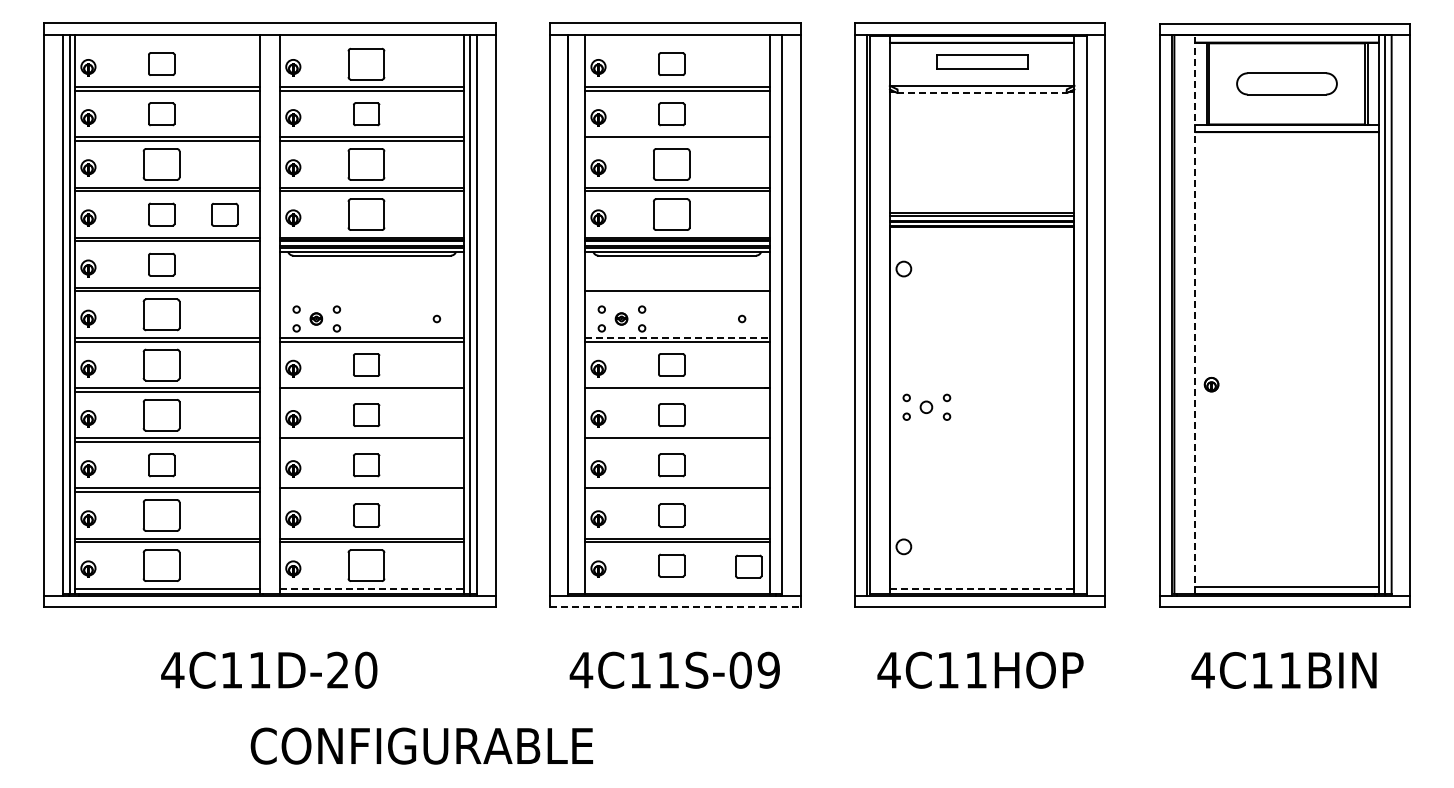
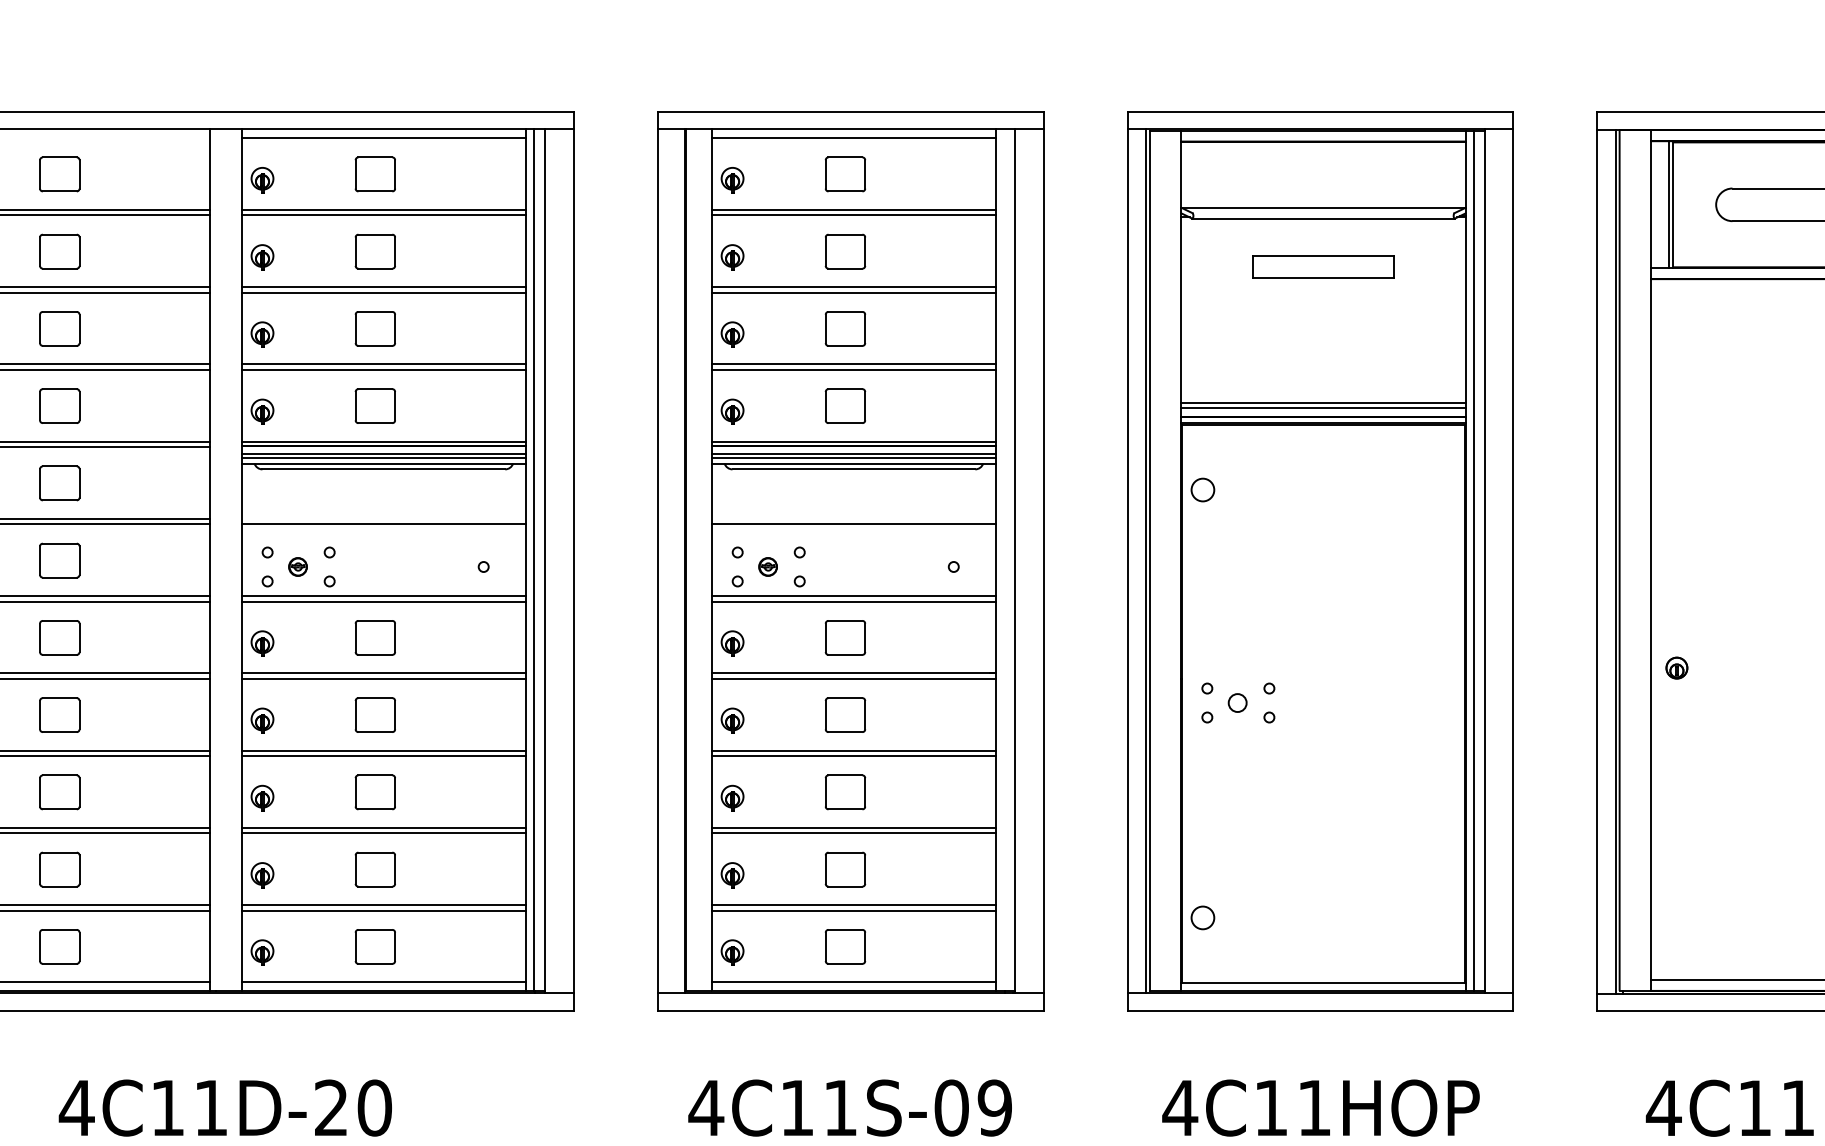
line: (371, 40) -> (382, 137), added
line: (676, 40) -> (852, 137), added
part: (982, 61) -> (1324, 265), moved
part: (366, 63) -> (375, 173), size x0.71
line: (982, 92) -> (1324, 218), dashed -> solid
line: (676, 140) -> (852, 292), added
part: (161, 164) -> (59, 328), size x0.71
part: (366, 164) -> (375, 328), size x0.71
part: (671, 164) -> (845, 328), size x0.71
part: (224, 214) -> (156, 406), removed
part: (366, 214) -> (375, 406), size x0.71
part: (671, 214) -> (845, 406), size x0.71
line: (371, 291) -> (382, 524), added
part: (161, 314) -> (59, 560), size x0.71
line: (1079, 314) -> (1473, 560), added
line: (1194, 314) -> (1650, 560), dashed -> solid
line: (677, 337) -> (854, 595), dashed -> solid
part: (161, 364) -> (59, 637), size x0.71
line: (371, 391) -> (382, 678), added
line: (676, 391) -> (852, 678), added
part: (161, 414) -> (59, 714), size x0.71
line: (371, 441) -> (382, 755), added
line: (676, 441) -> (852, 755), added
line: (371, 492) -> (382, 834), added
line: (676, 492) -> (852, 834), added
part: (161, 515) -> (59, 869), size x0.71
part: (161, 565) -> (59, 946), size x0.71
part: (366, 565) -> (375, 946), size x0.71
part: (748, 566) -> (963, 948), removed
line: (372, 588) -> (384, 982), dashed -> solid
line: (676, 588) -> (852, 982), added
line: (982, 589) -> (1324, 983), dashed -> solid
line: (675, 607) -> (851, 1011), dashed -> solid

